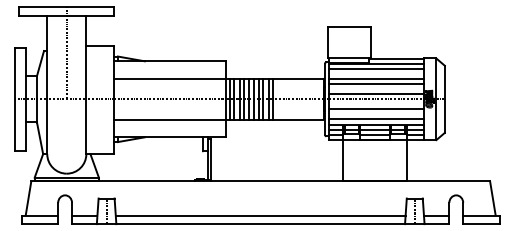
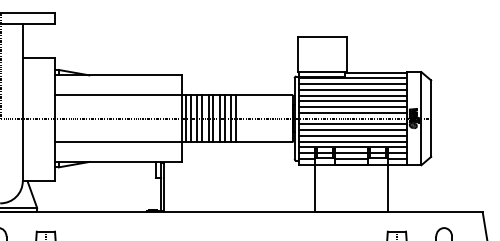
line: (376, 74) -> (353, 90), added
line: (376, 89) -> (353, 107), added
line: (376, 104) -> (353, 124), added
line: (376, 114) -> (353, 135), added

